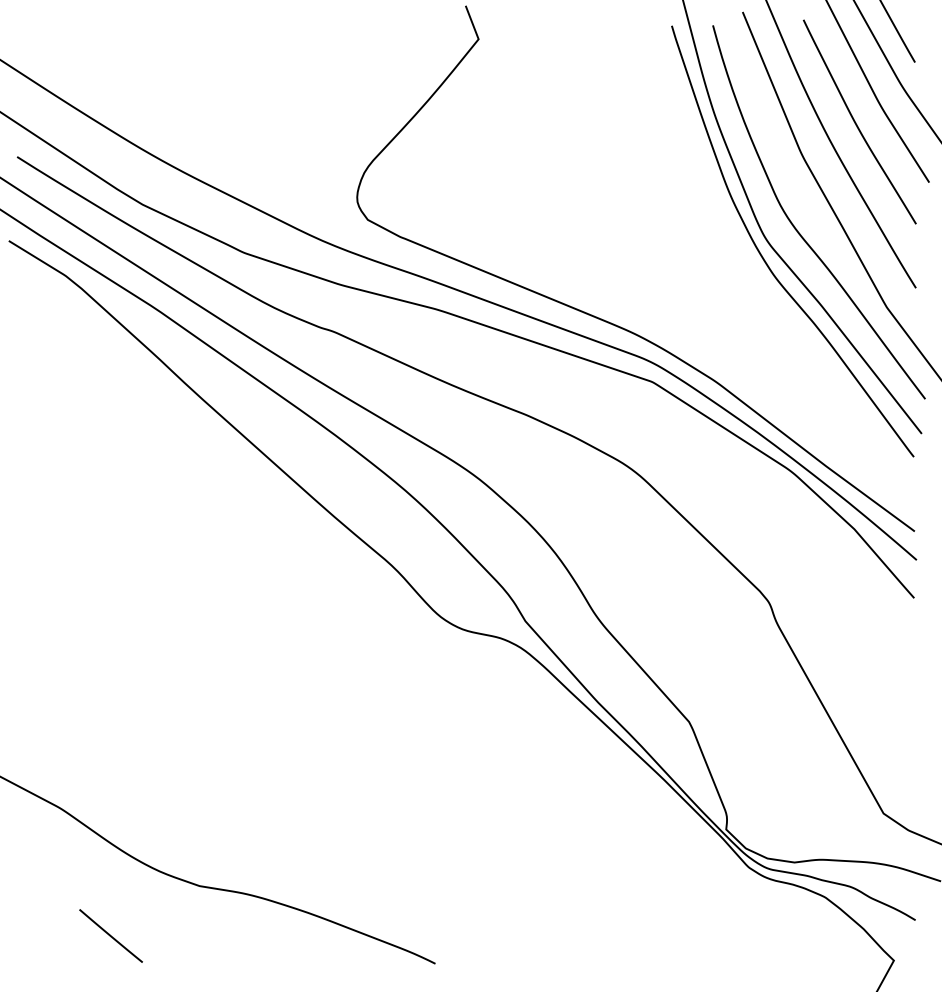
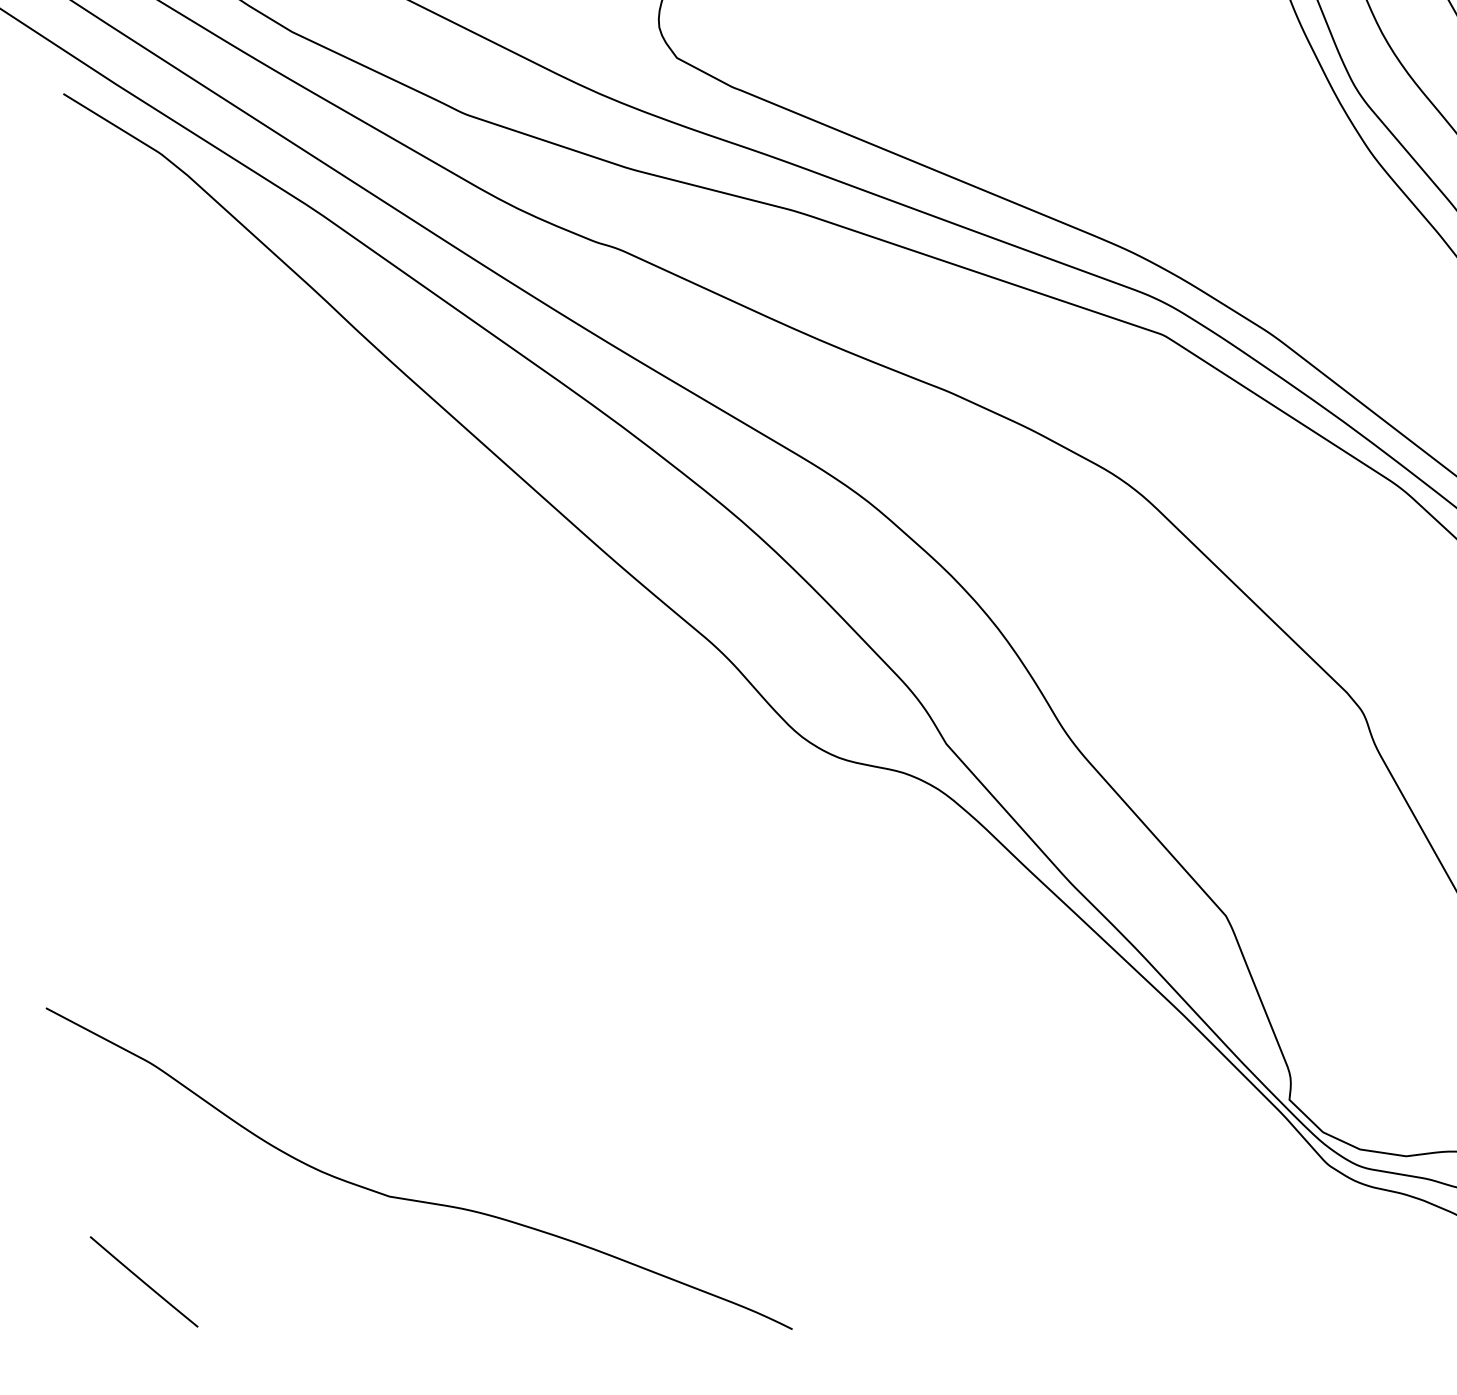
line: (110, 935) -> (143, 1281), moved

